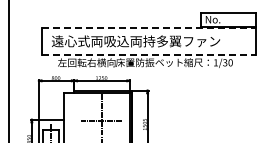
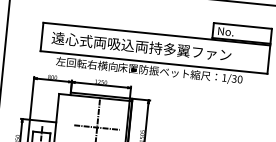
line: (148, 28) -> (156, 34), dashed -> solid
line: (148, 54) -> (153, 61), dashed -> solid

